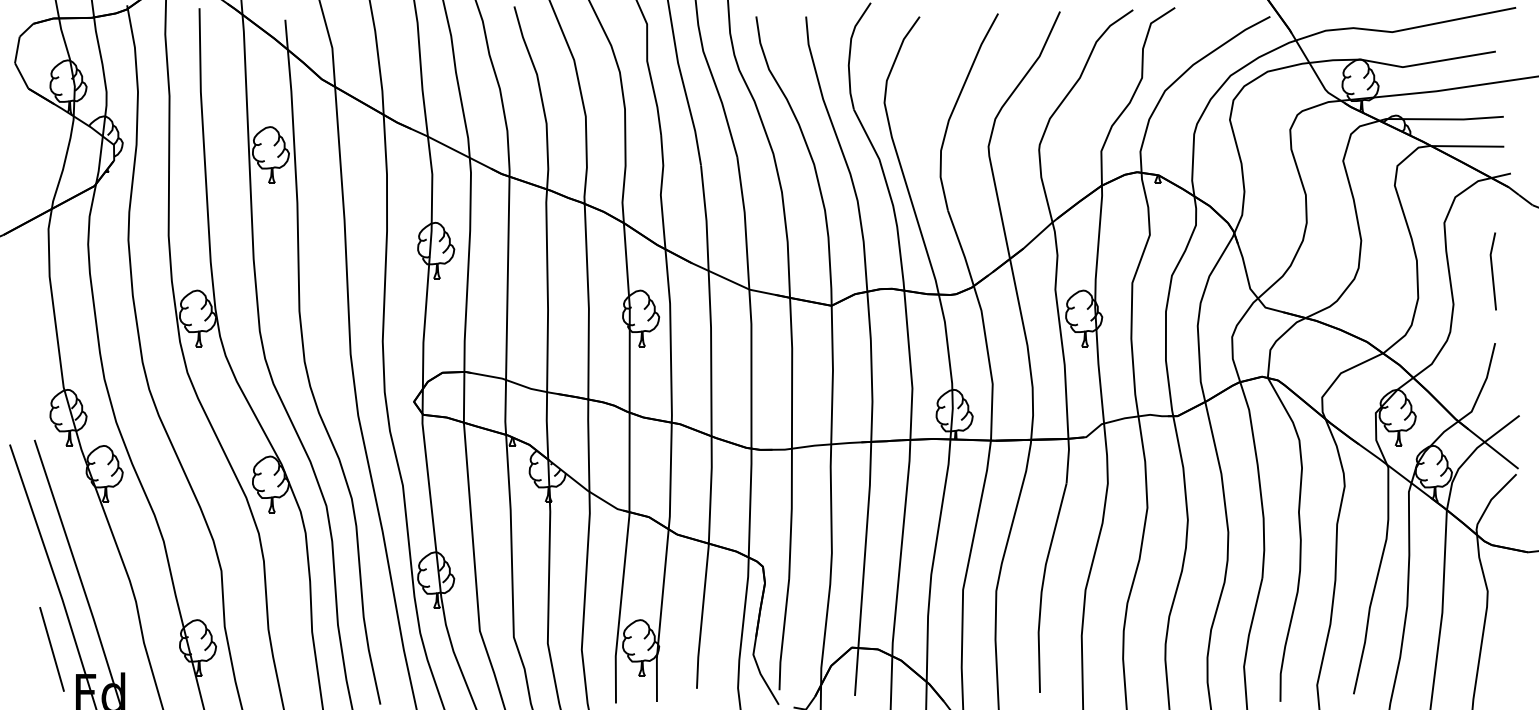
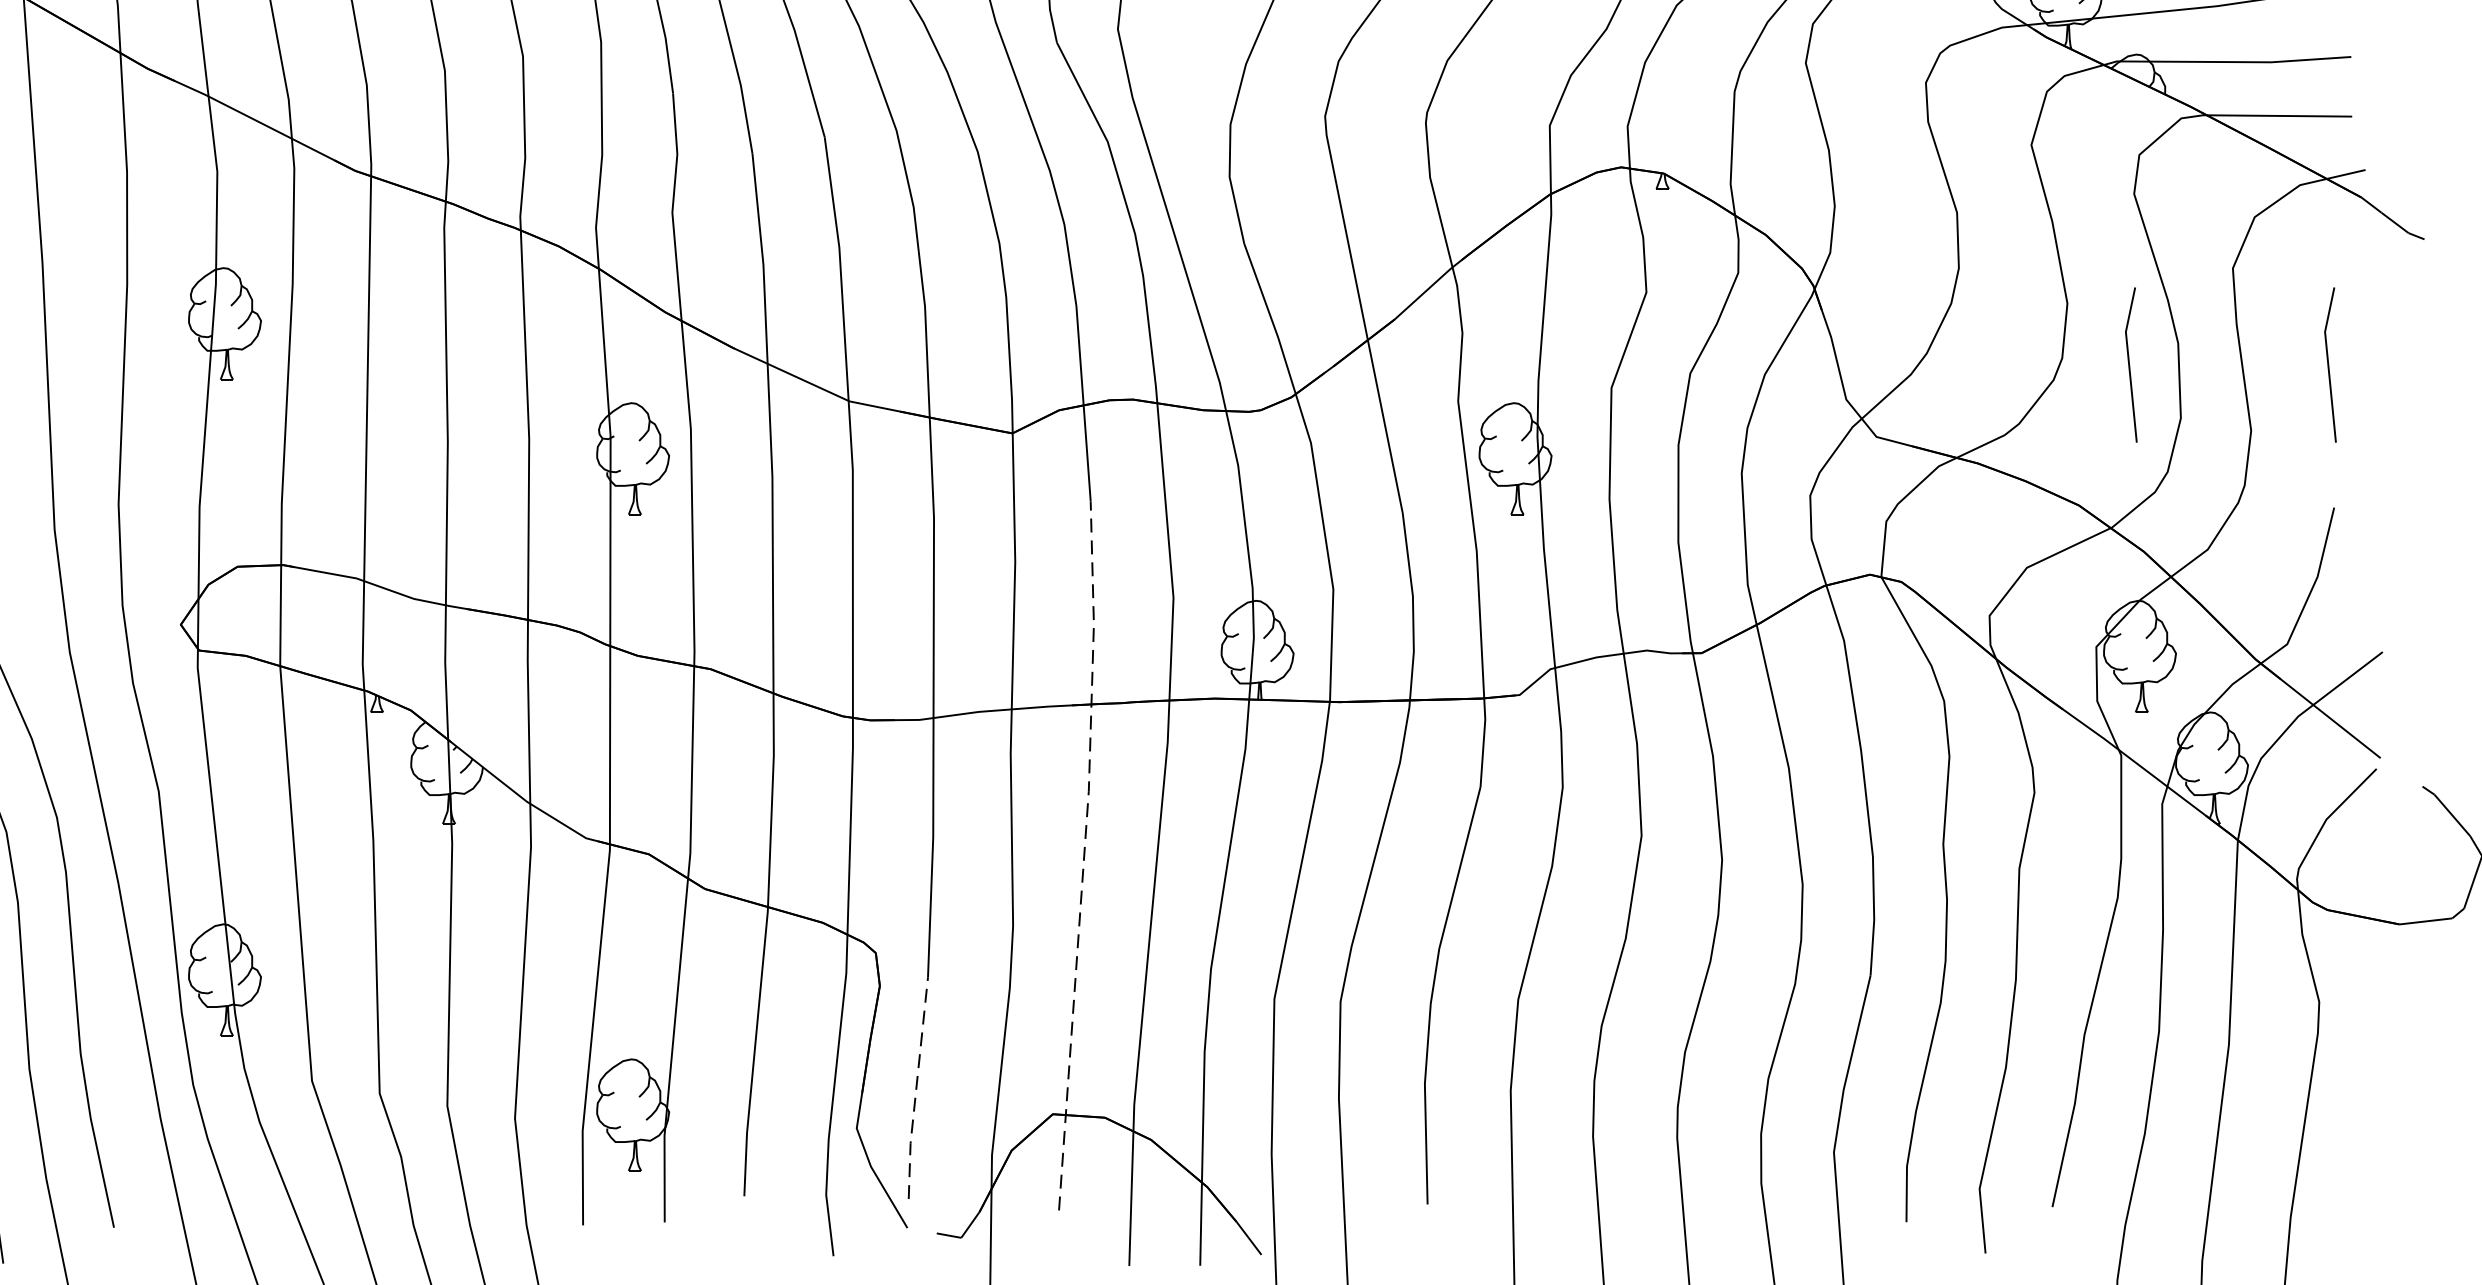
line: (1392, 271) -> (2129, 365), added
line: (867, 517) -> (1084, 855), solid -> dashed
line: (783, 634) -> (916, 1088), solid -> dashed

